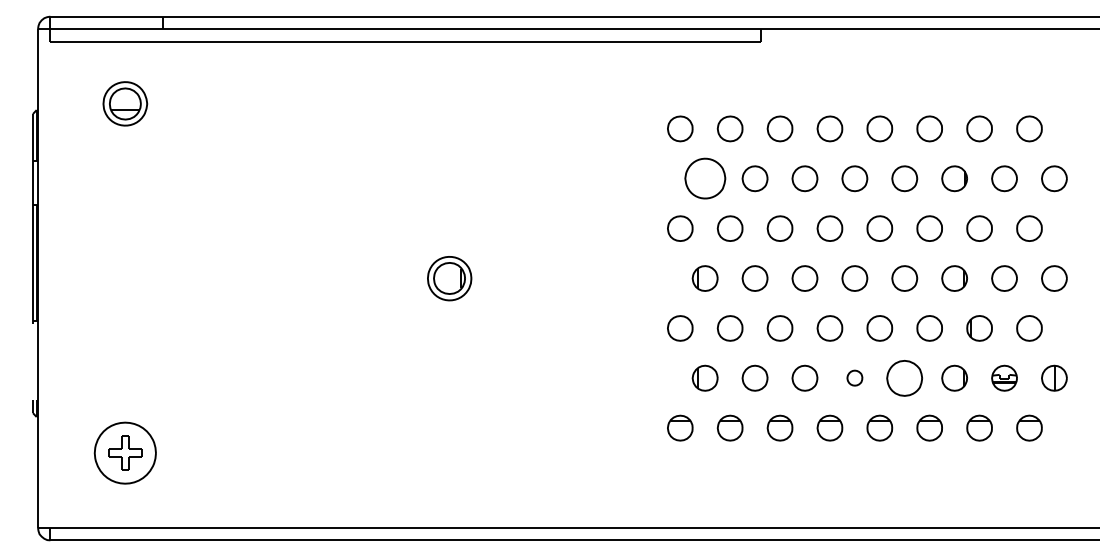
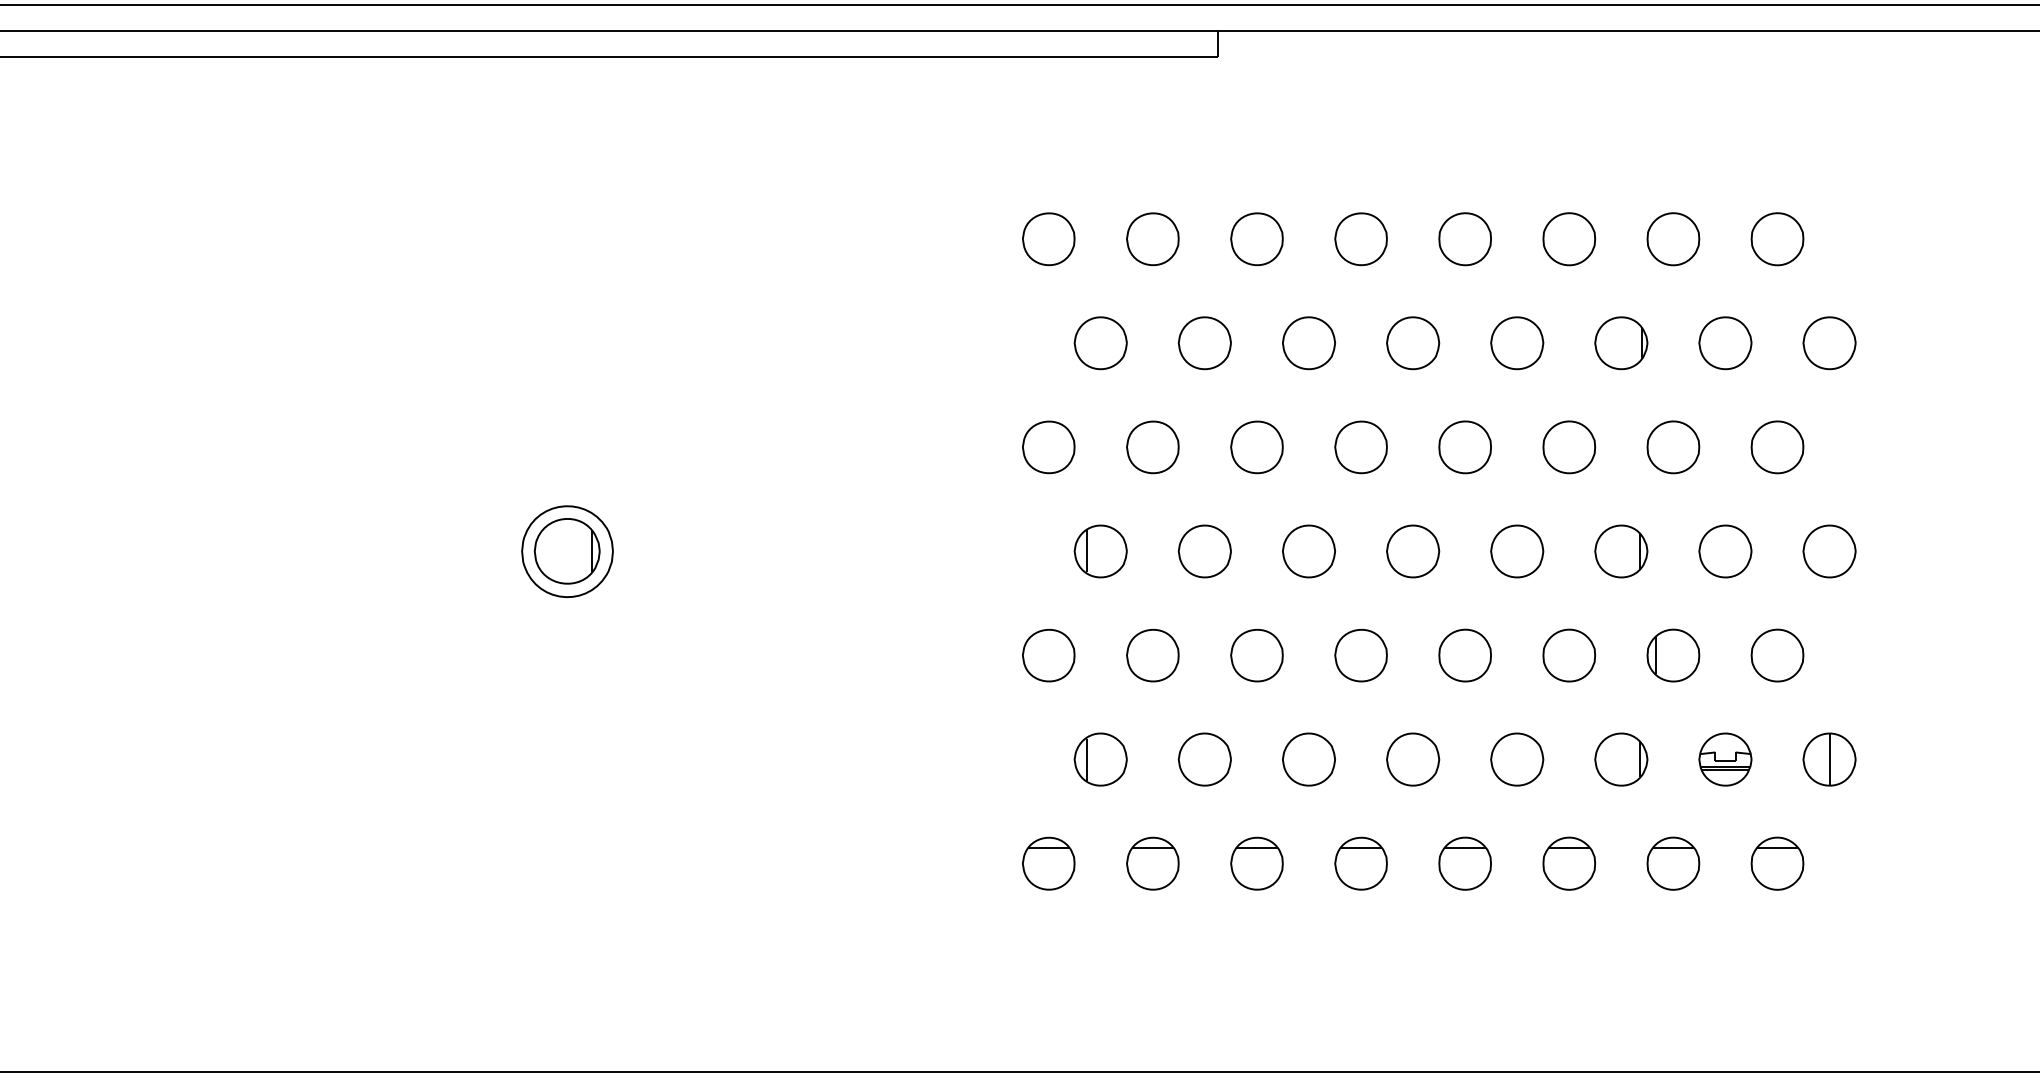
part: (704, 178) -> (1099, 342), size x0.62
part: (854, 377) -> (1412, 757), size x1.67
part: (904, 377) -> (1516, 757), size x0.71

